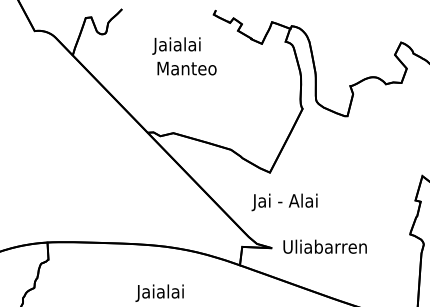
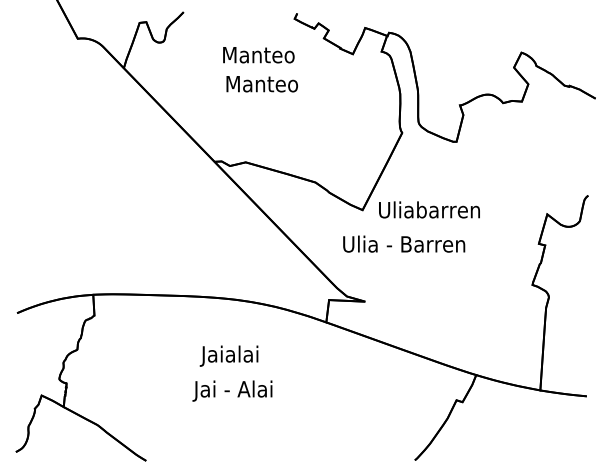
text: (183, 45) -> (257, 56), Jaialai -> Manteo
text: (302, 201) -> (402, 245), Jai - Alai -> Ulia - Barren
text: (325, 246) -> (429, 209), moved

